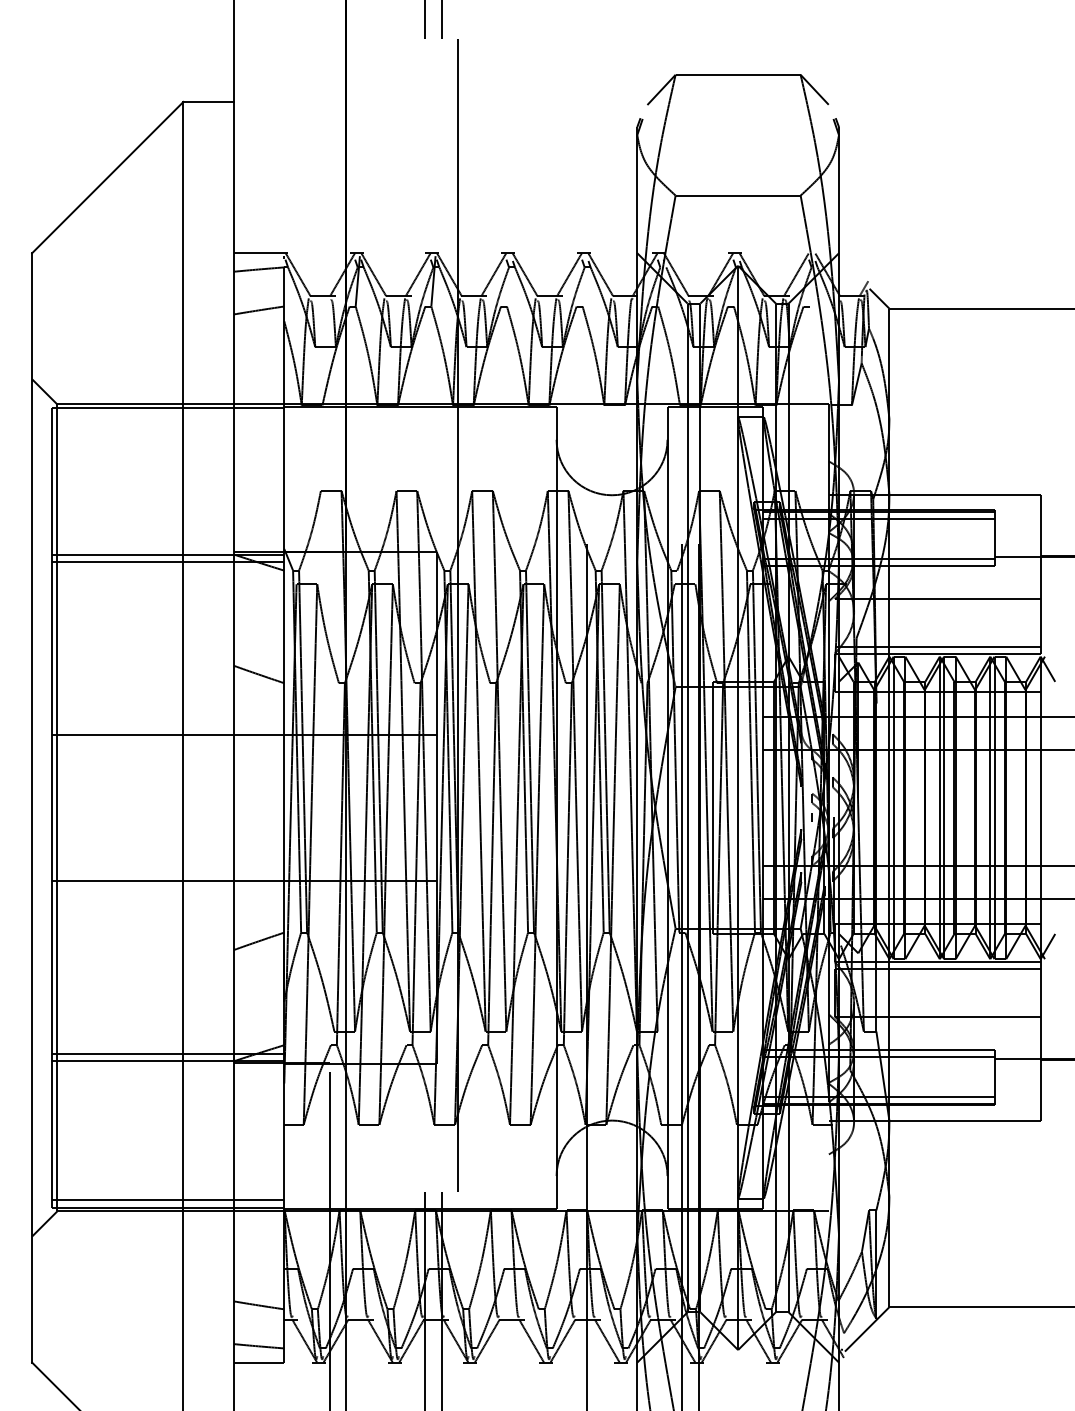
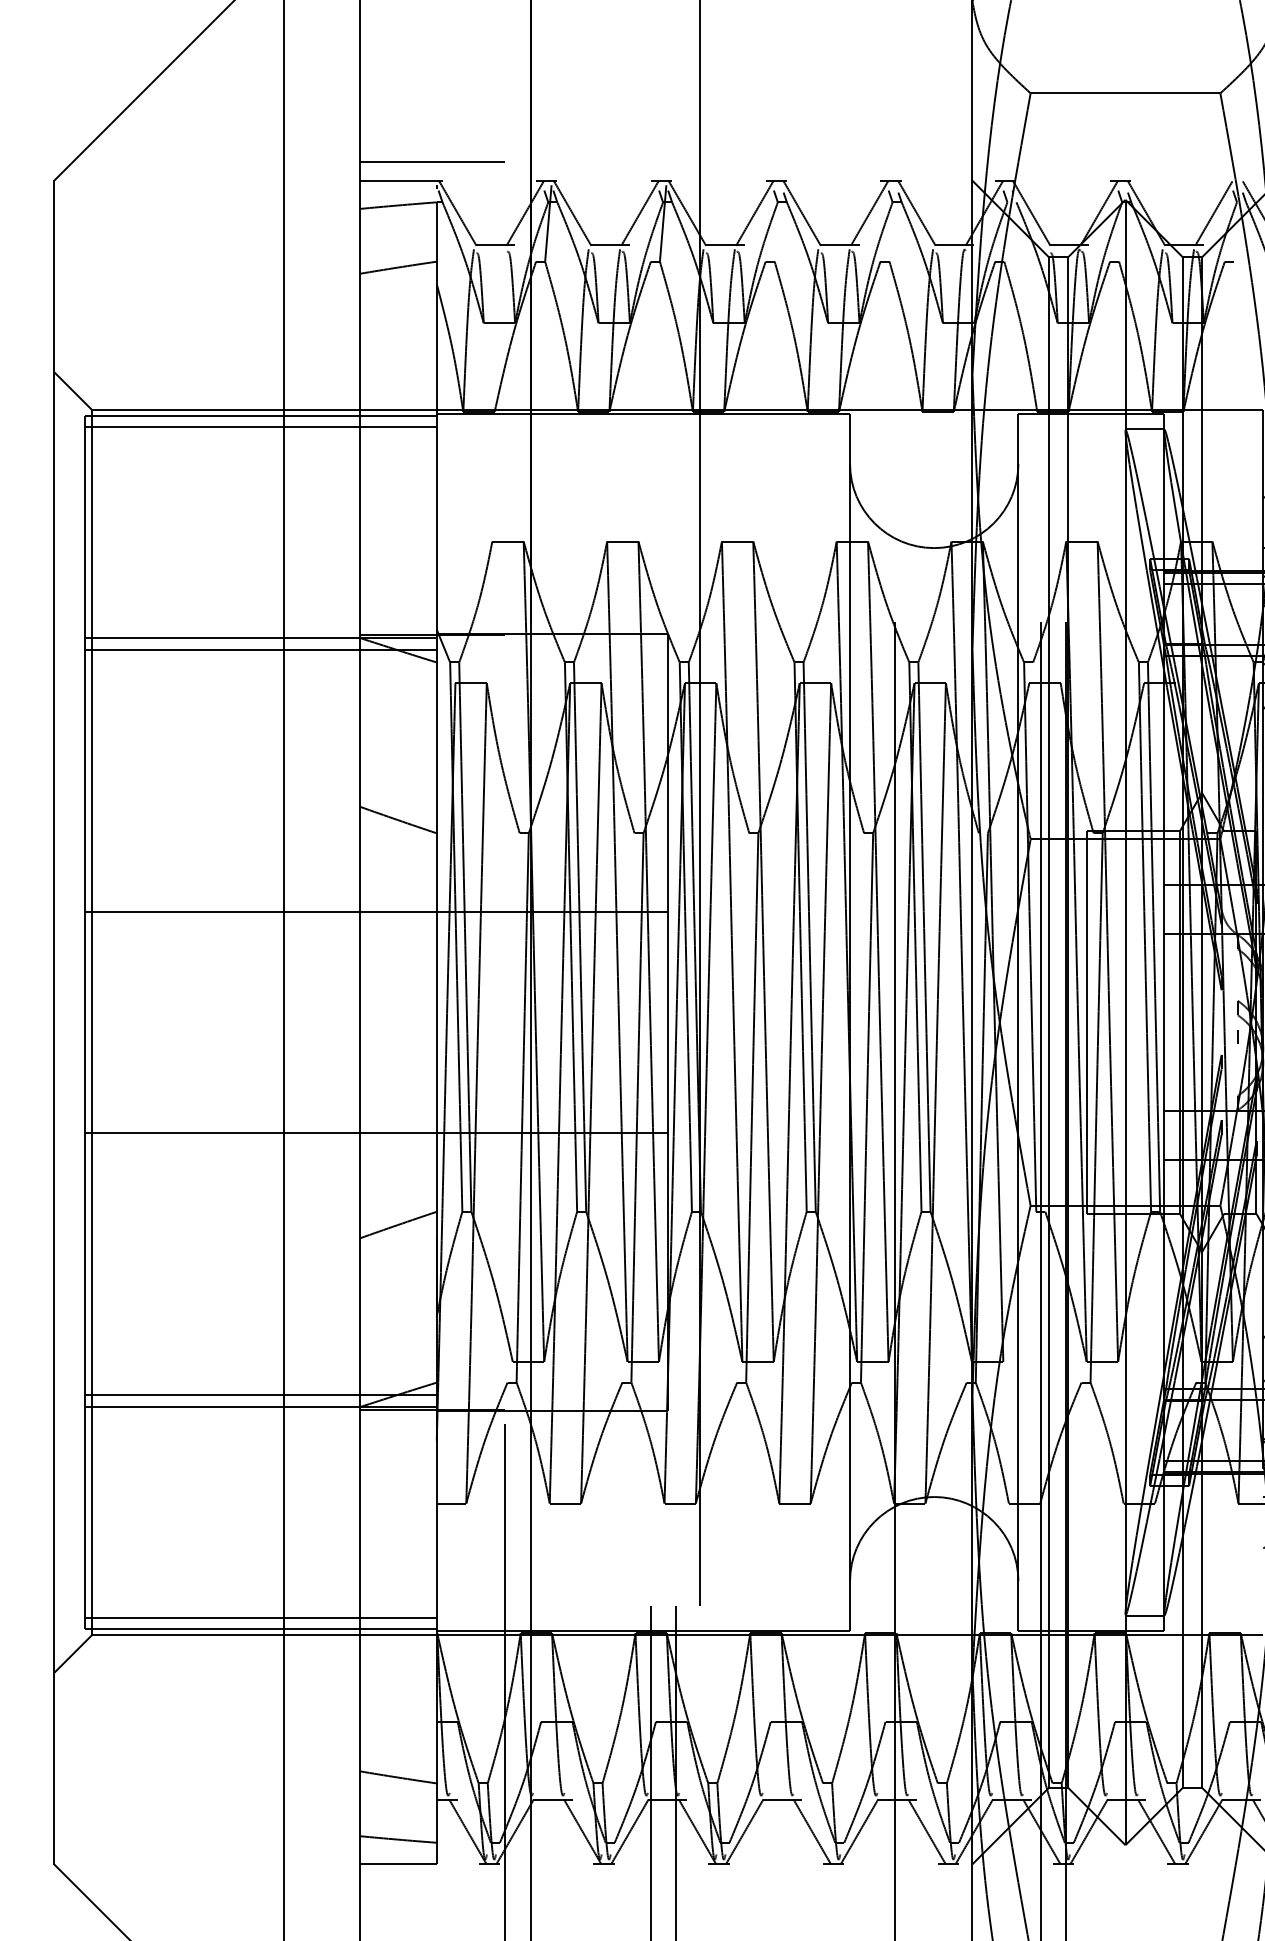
line: (281, 241) -> (432, 163), added
line: (168, 415) -> (261, 427), added

